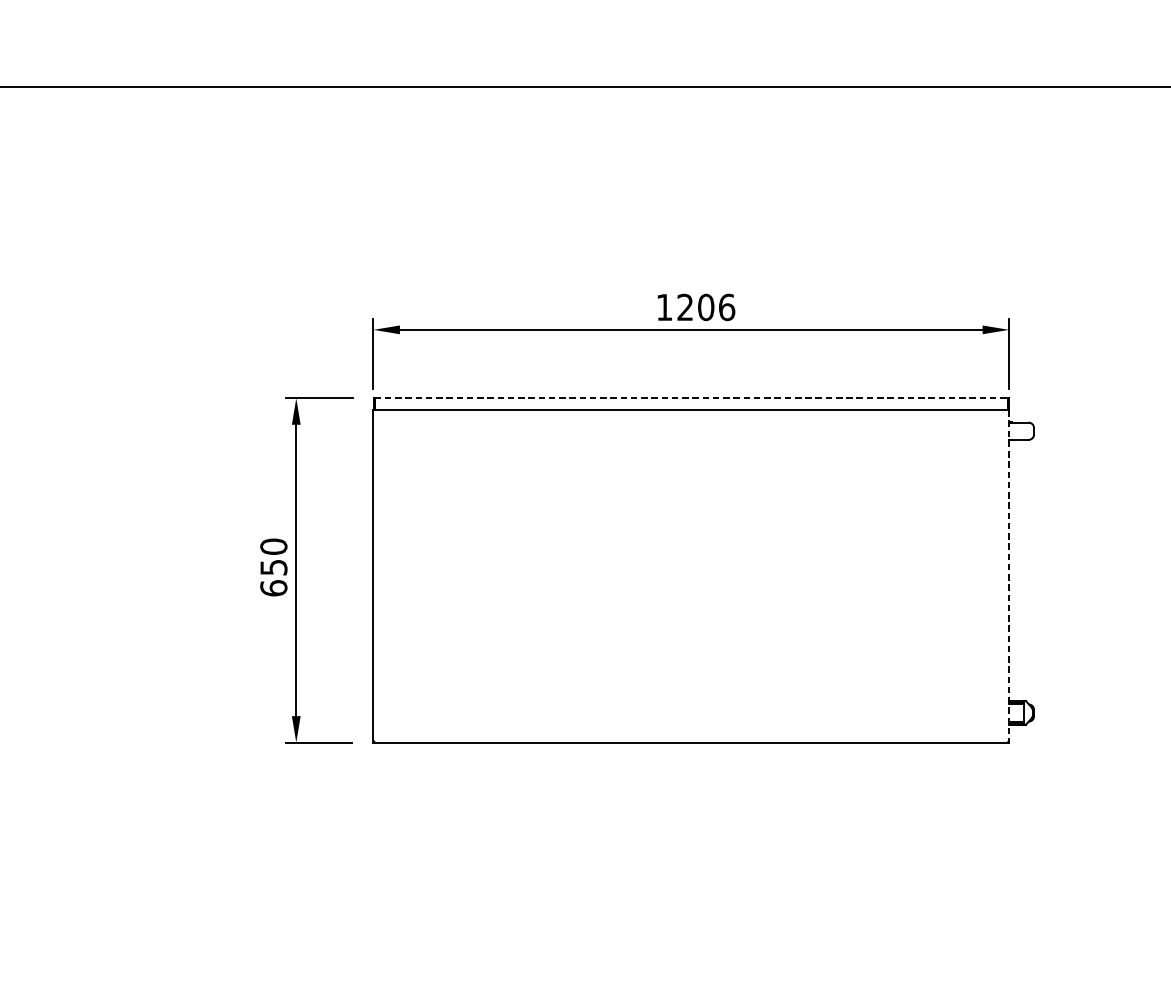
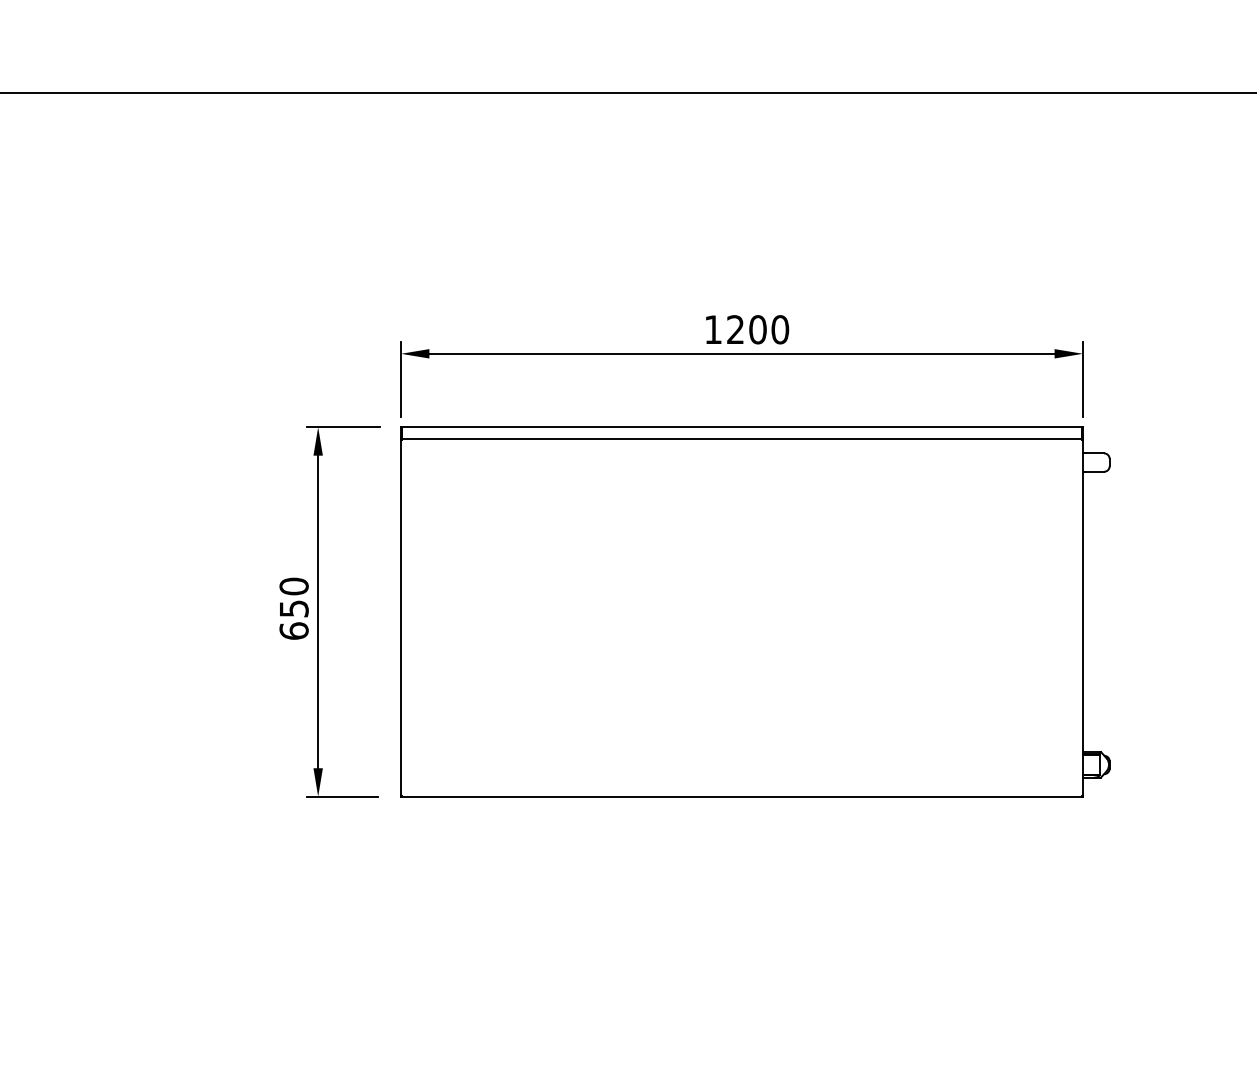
text: (727, 307) -> (780, 329), 1206 -> 1200
line: (691, 398) -> (742, 427), dashed -> solid
line: (1009, 576) -> (1083, 618), dashed -> solid

